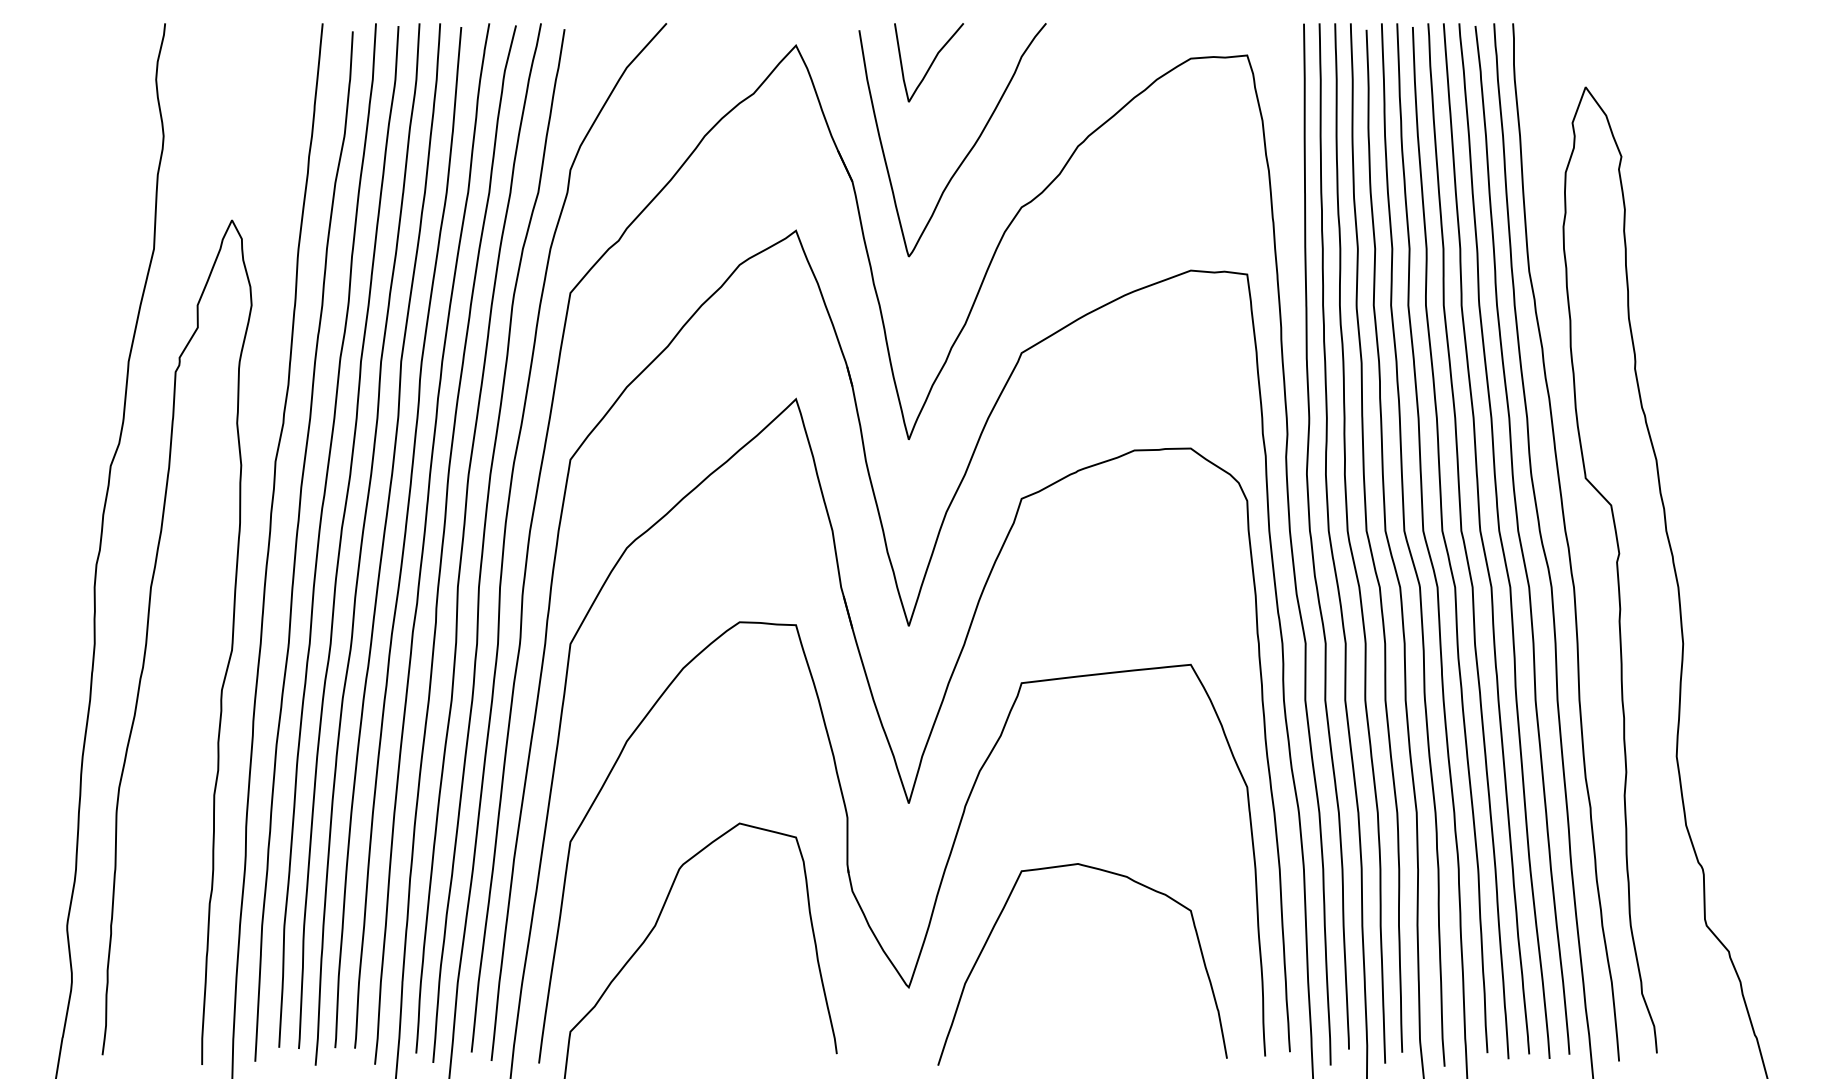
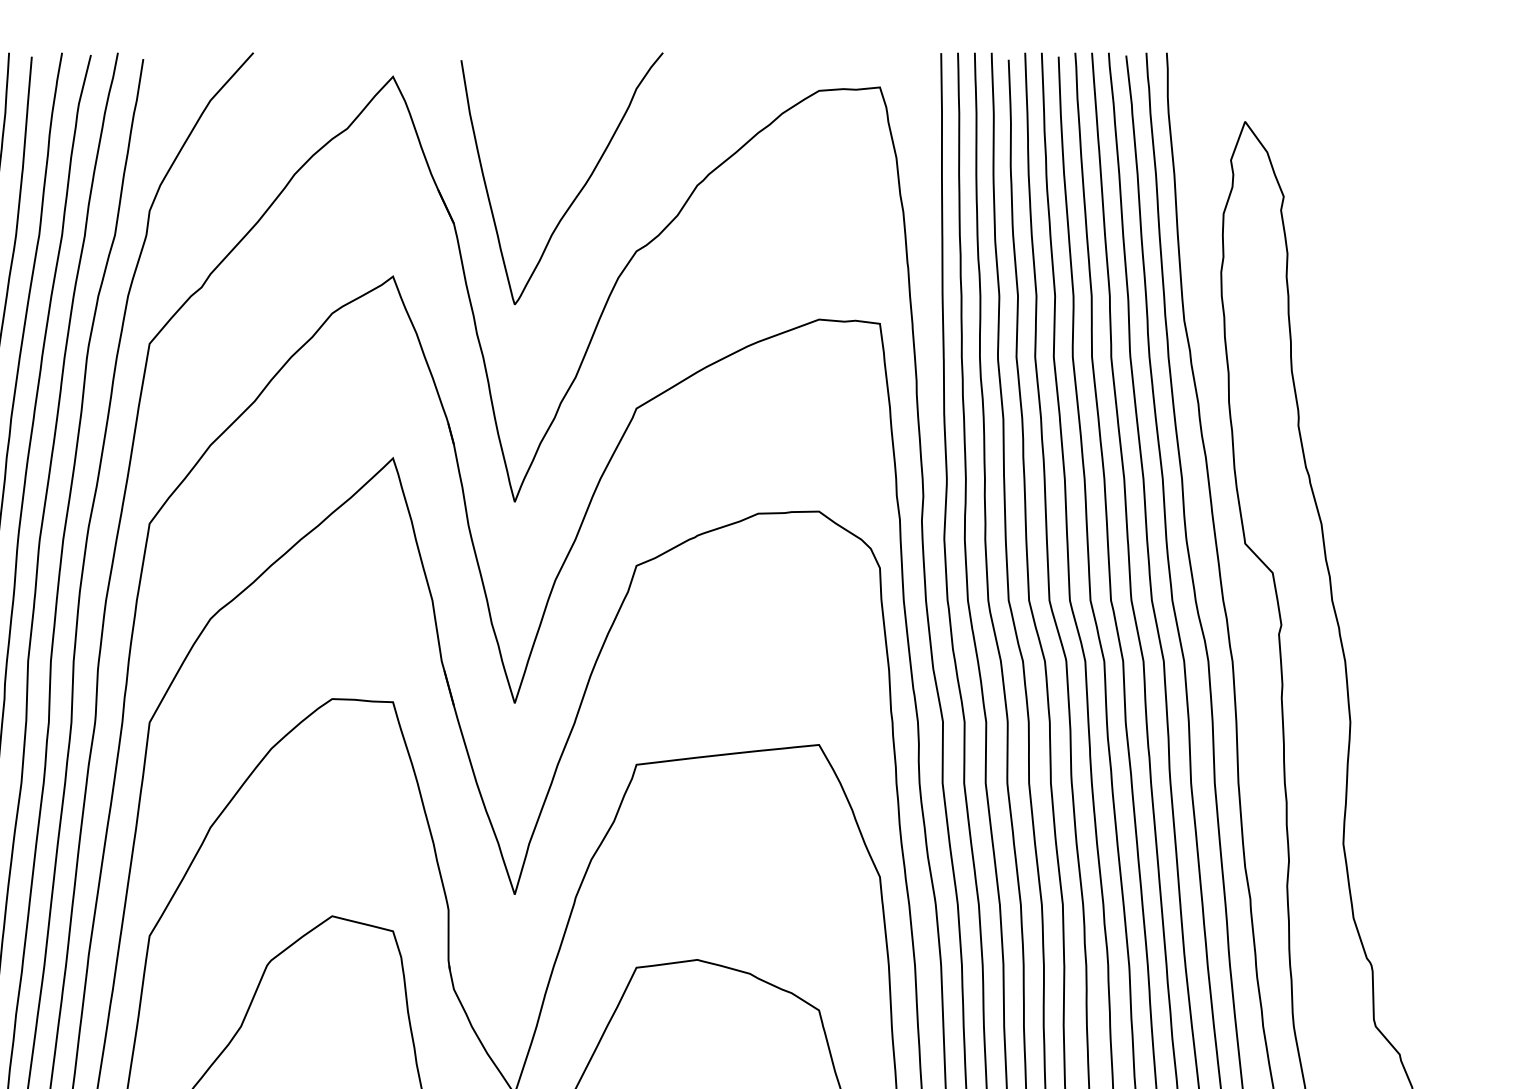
curve: (930, 64) -> (538, 97), removed

